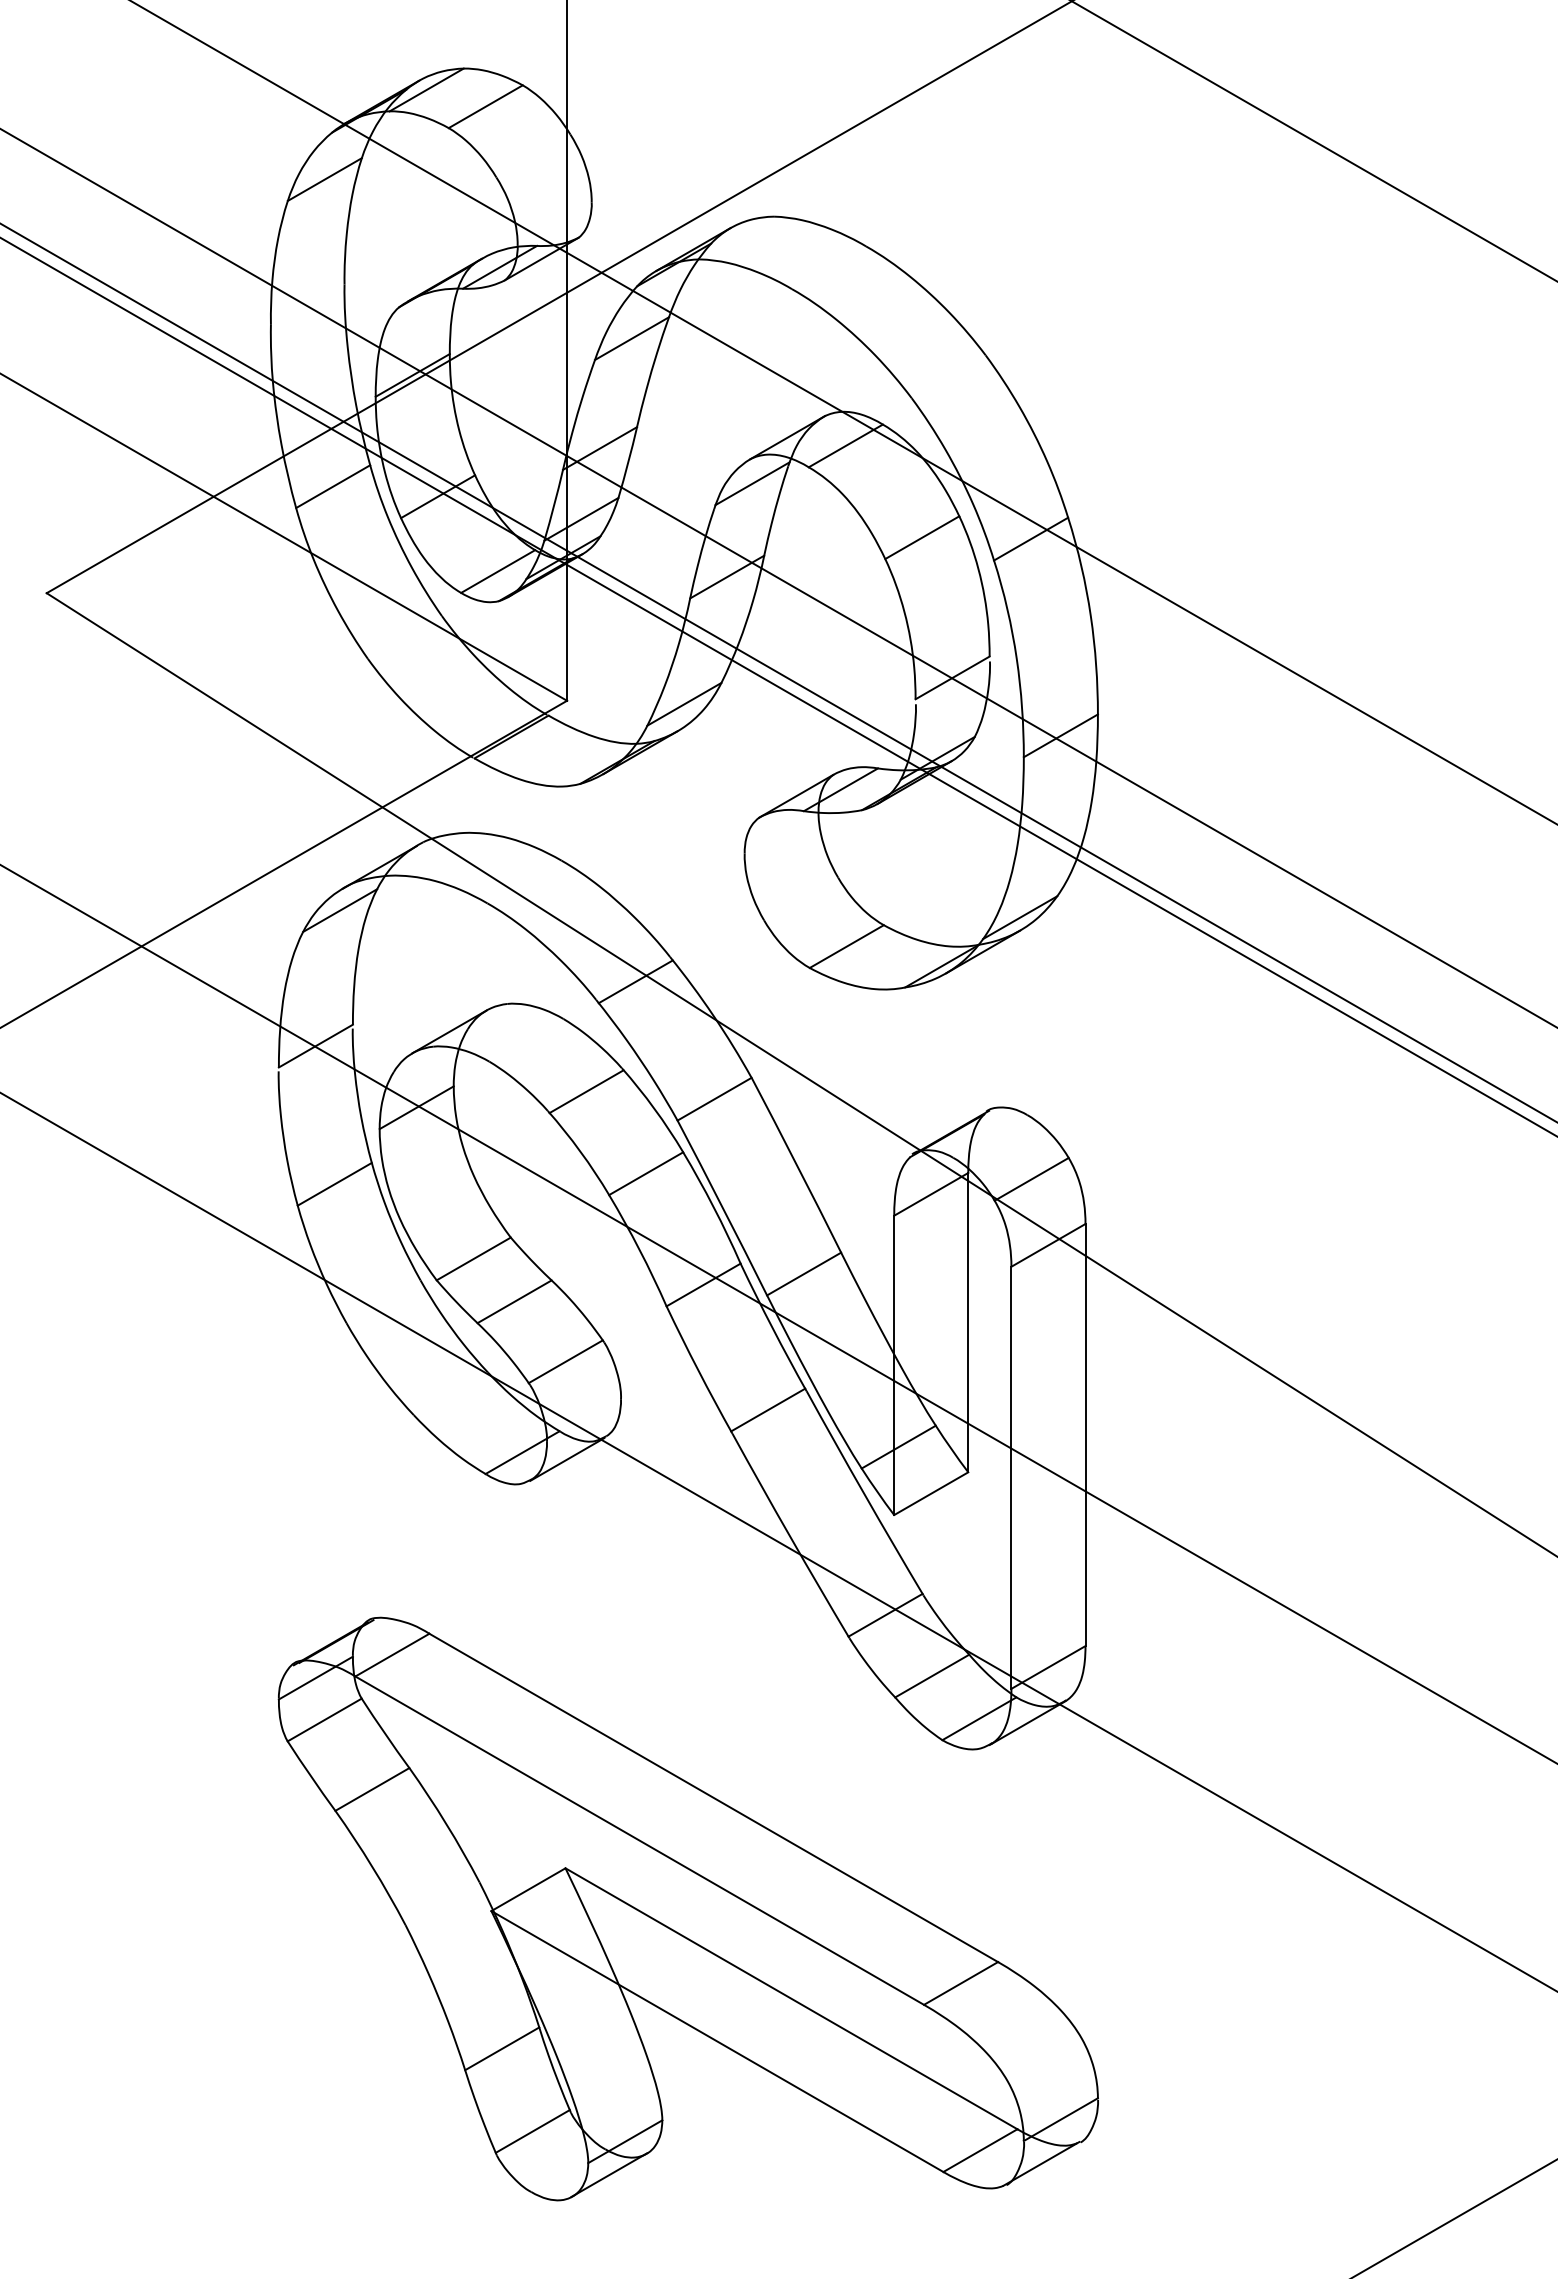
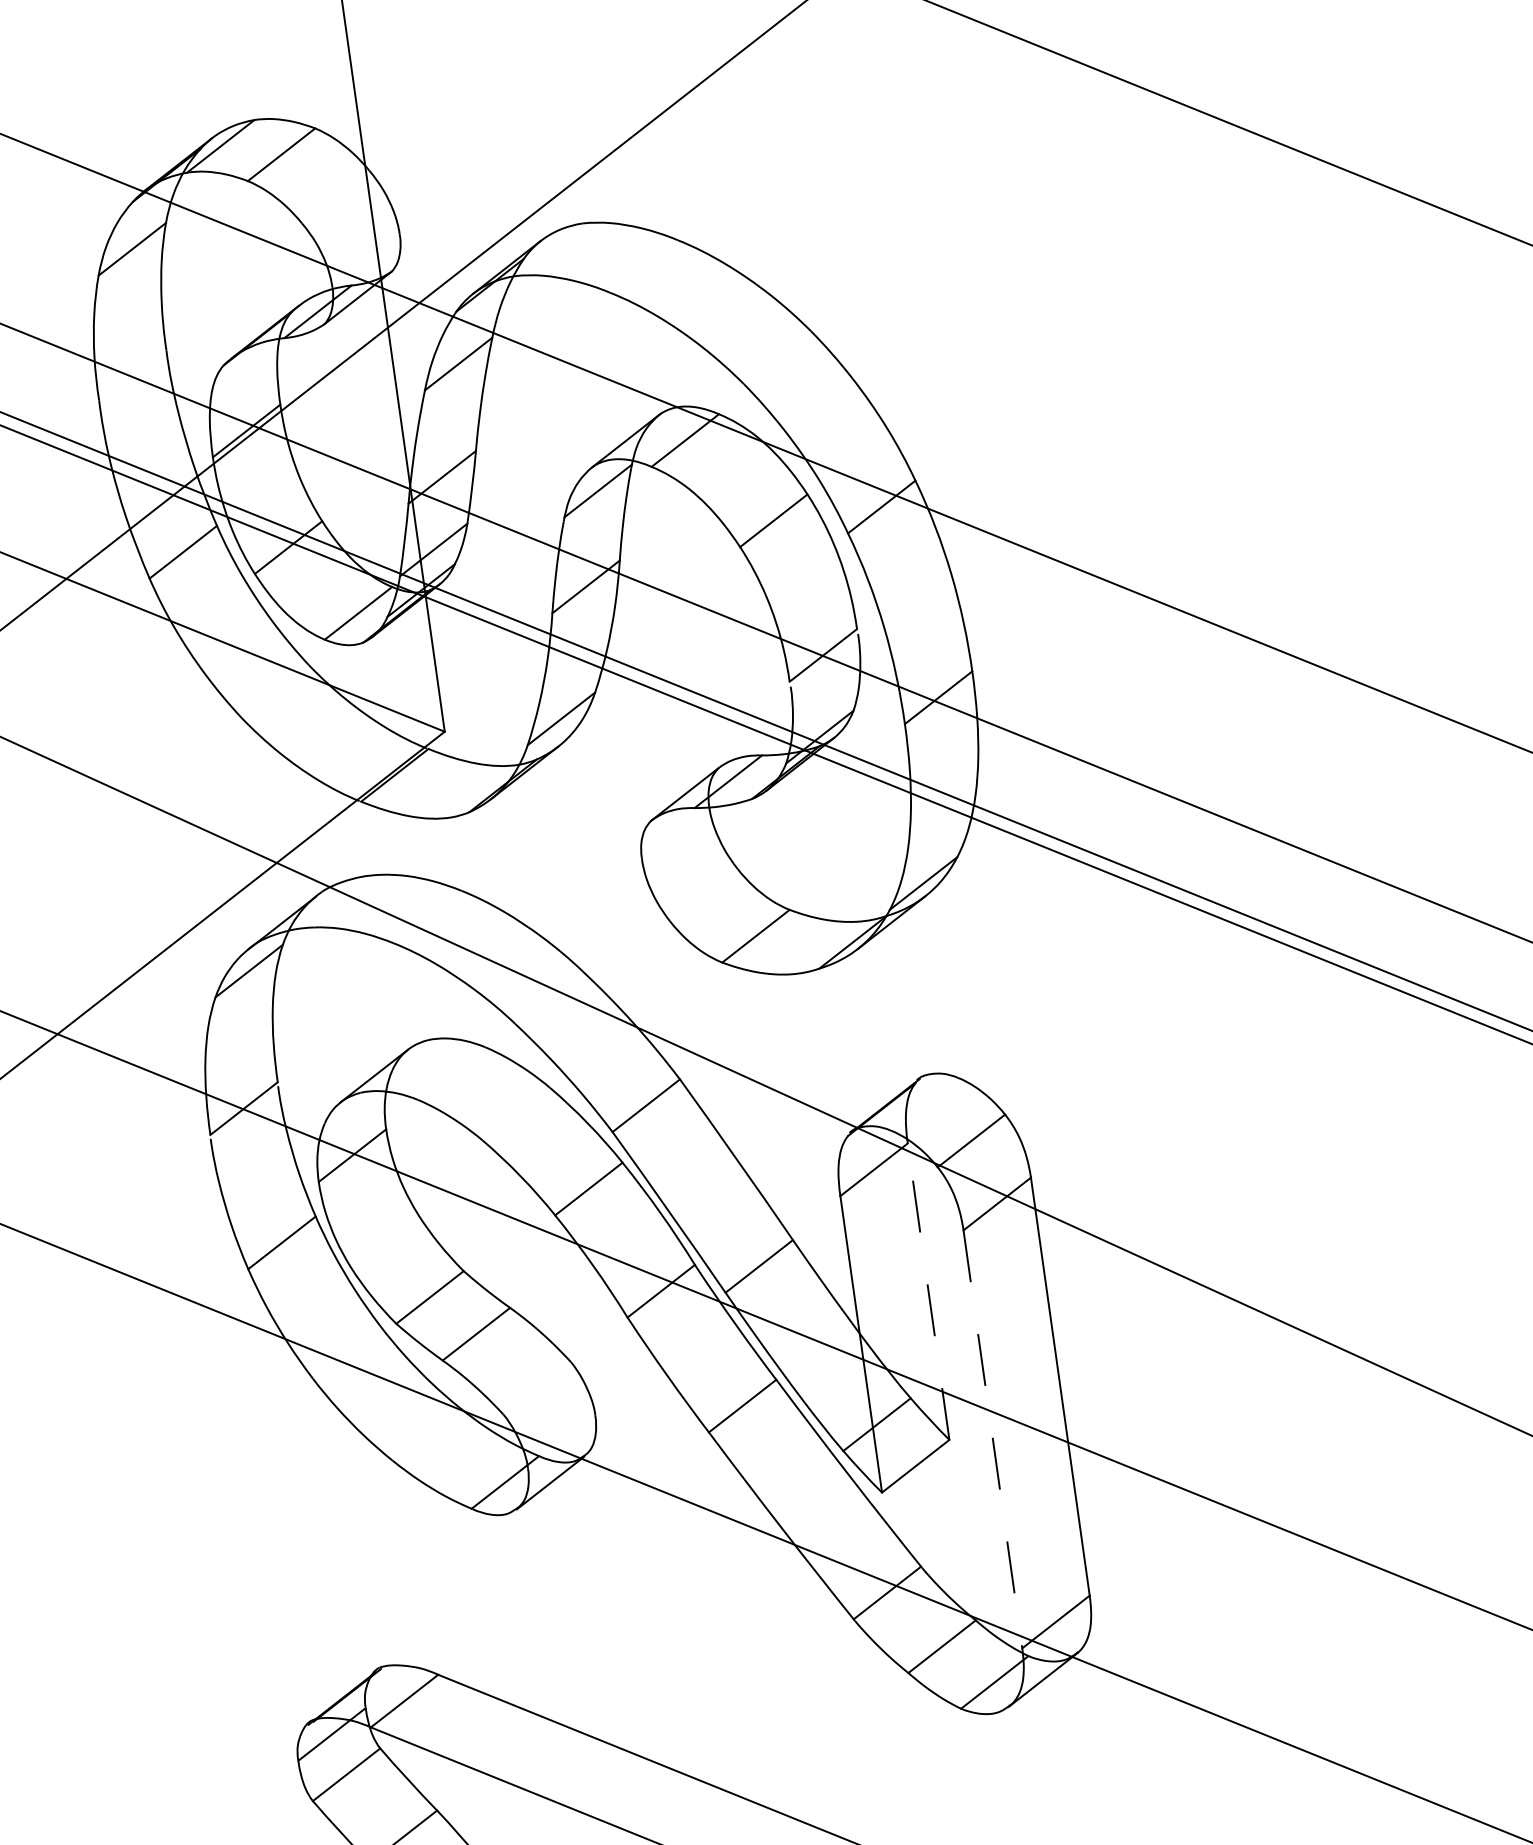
line: (635, 981) -> (551, 1000), removed
line: (586, 1091) -> (518, 1115), removed
line: (968, 1322) -> (928, 1291), solid -> dashed
line: (565, 1361) -> (535, 1386), removed
line: (1011, 1478) -> (993, 1440), solid -> dashed

